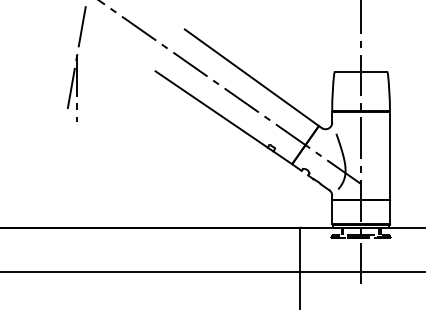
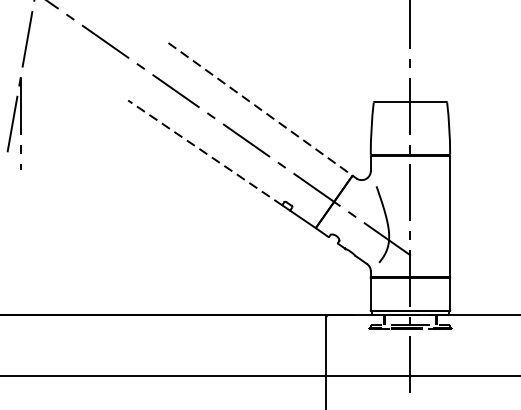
line: (252, 77) -> (261, 109), solid -> dashed
line: (211, 109) -> (205, 152), solid -> dashed

